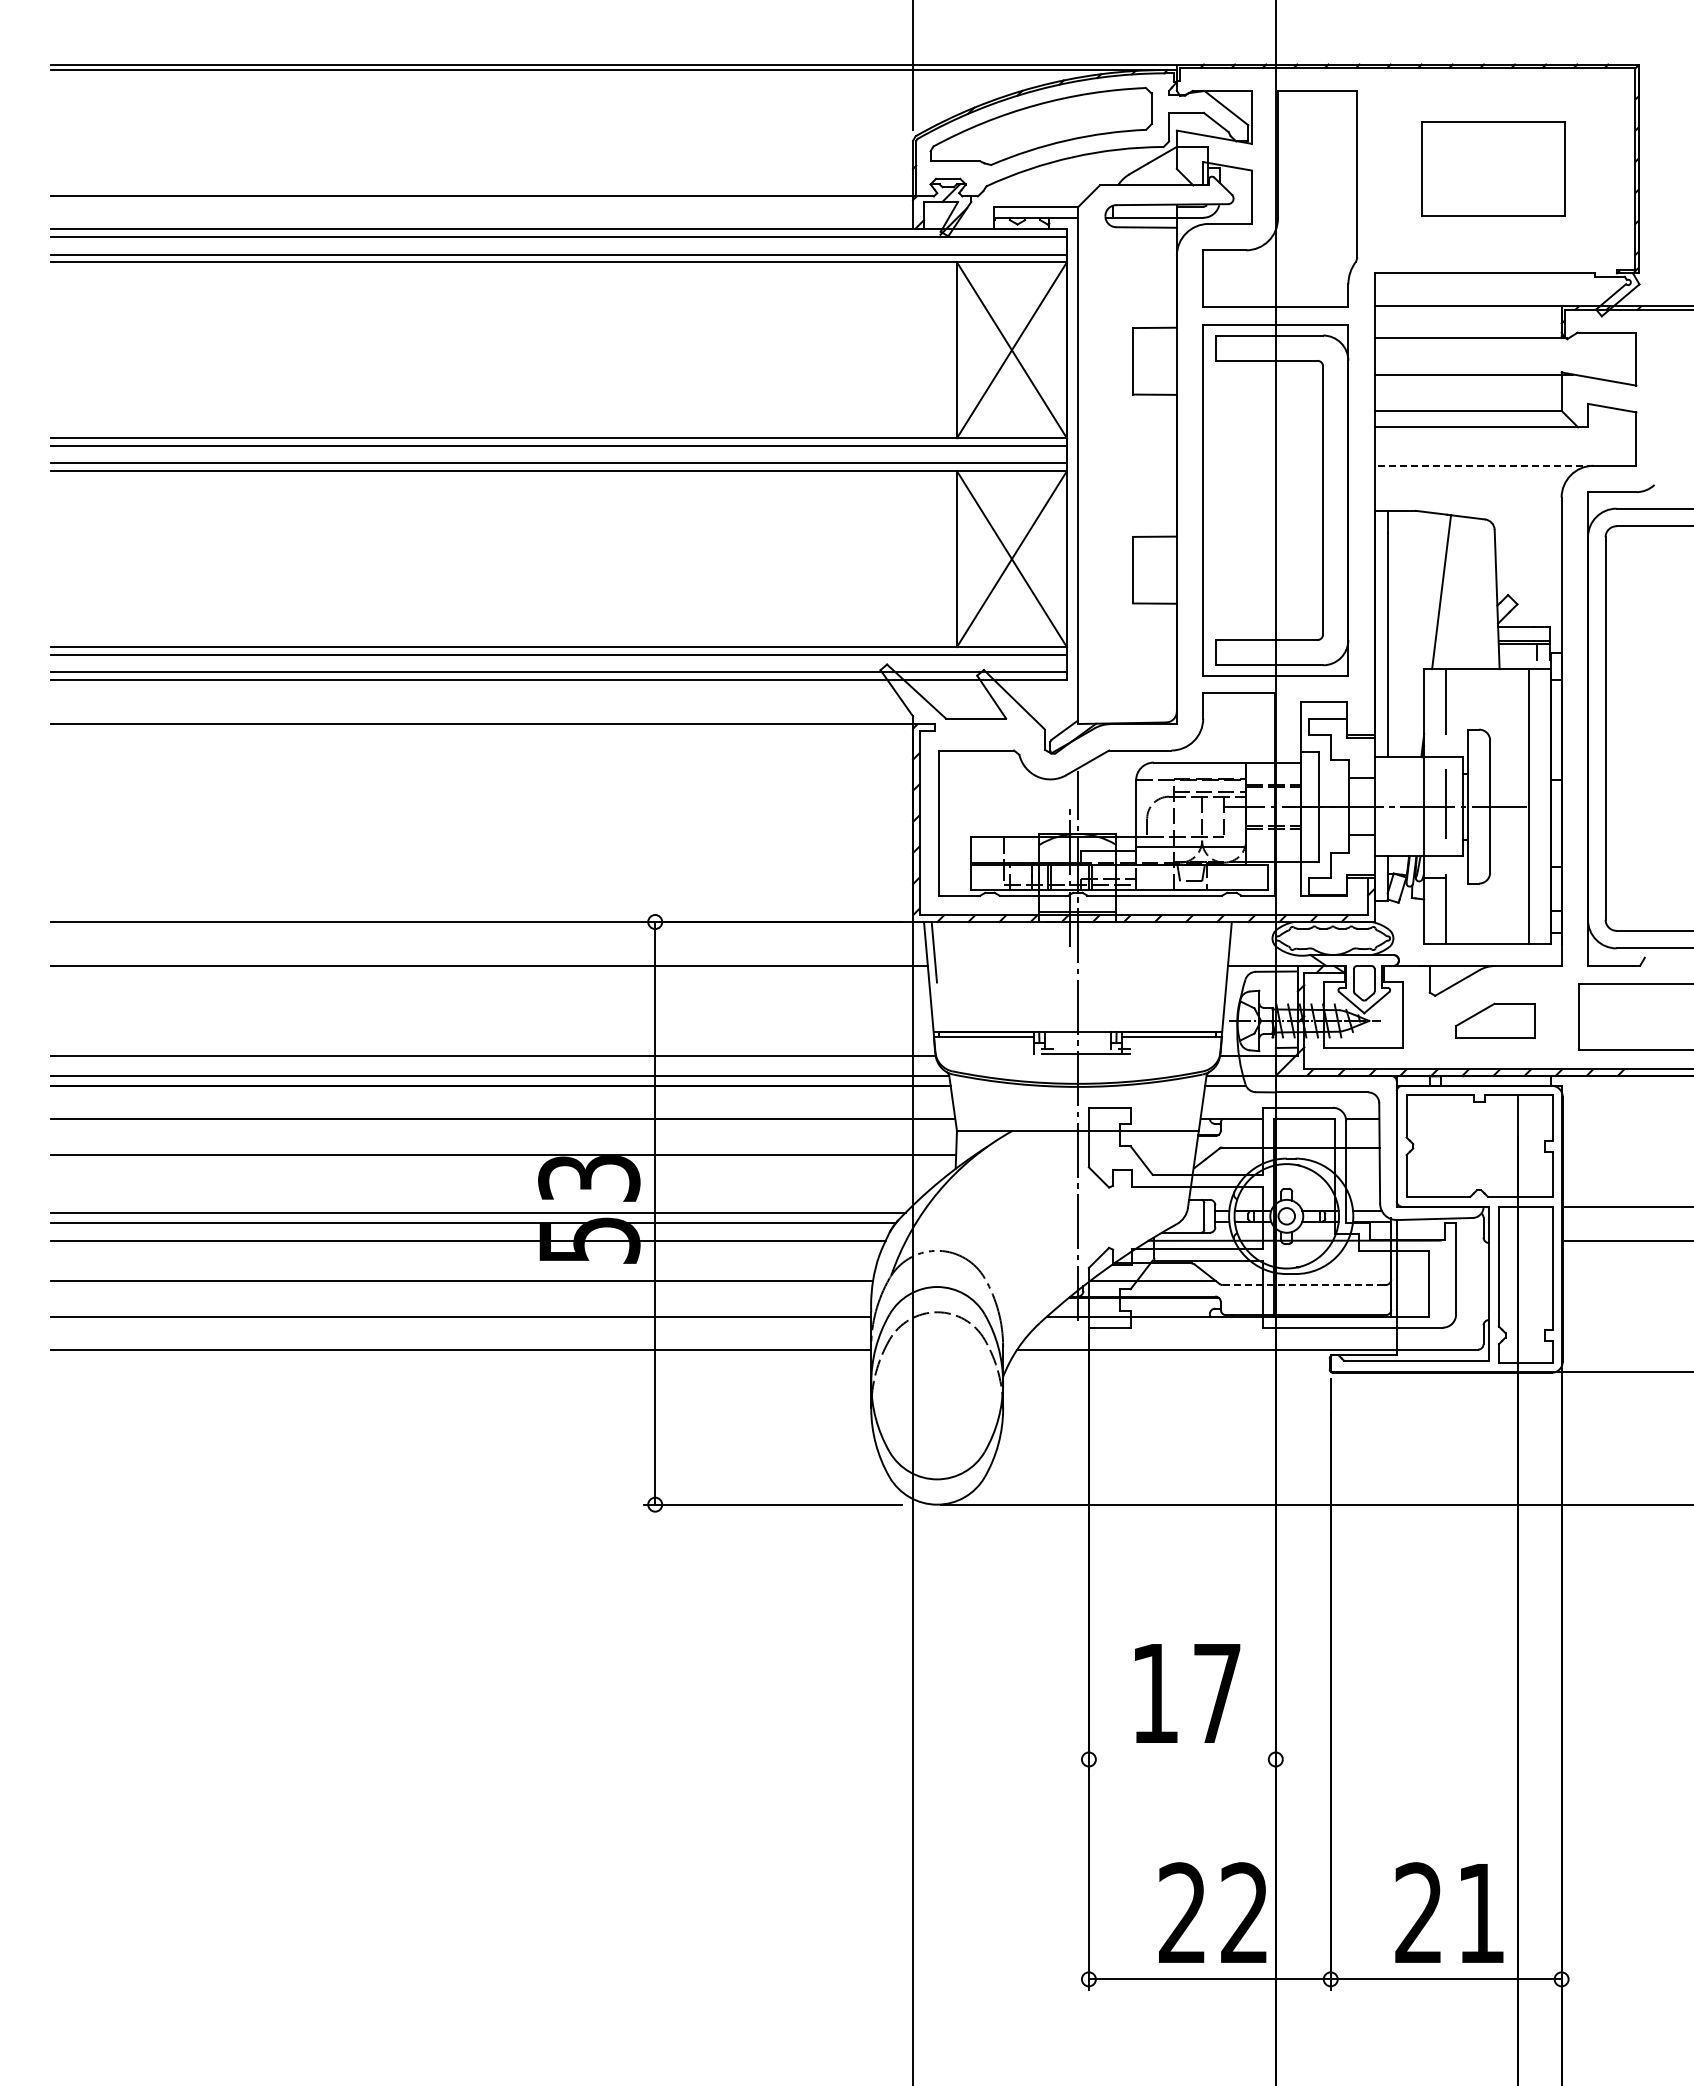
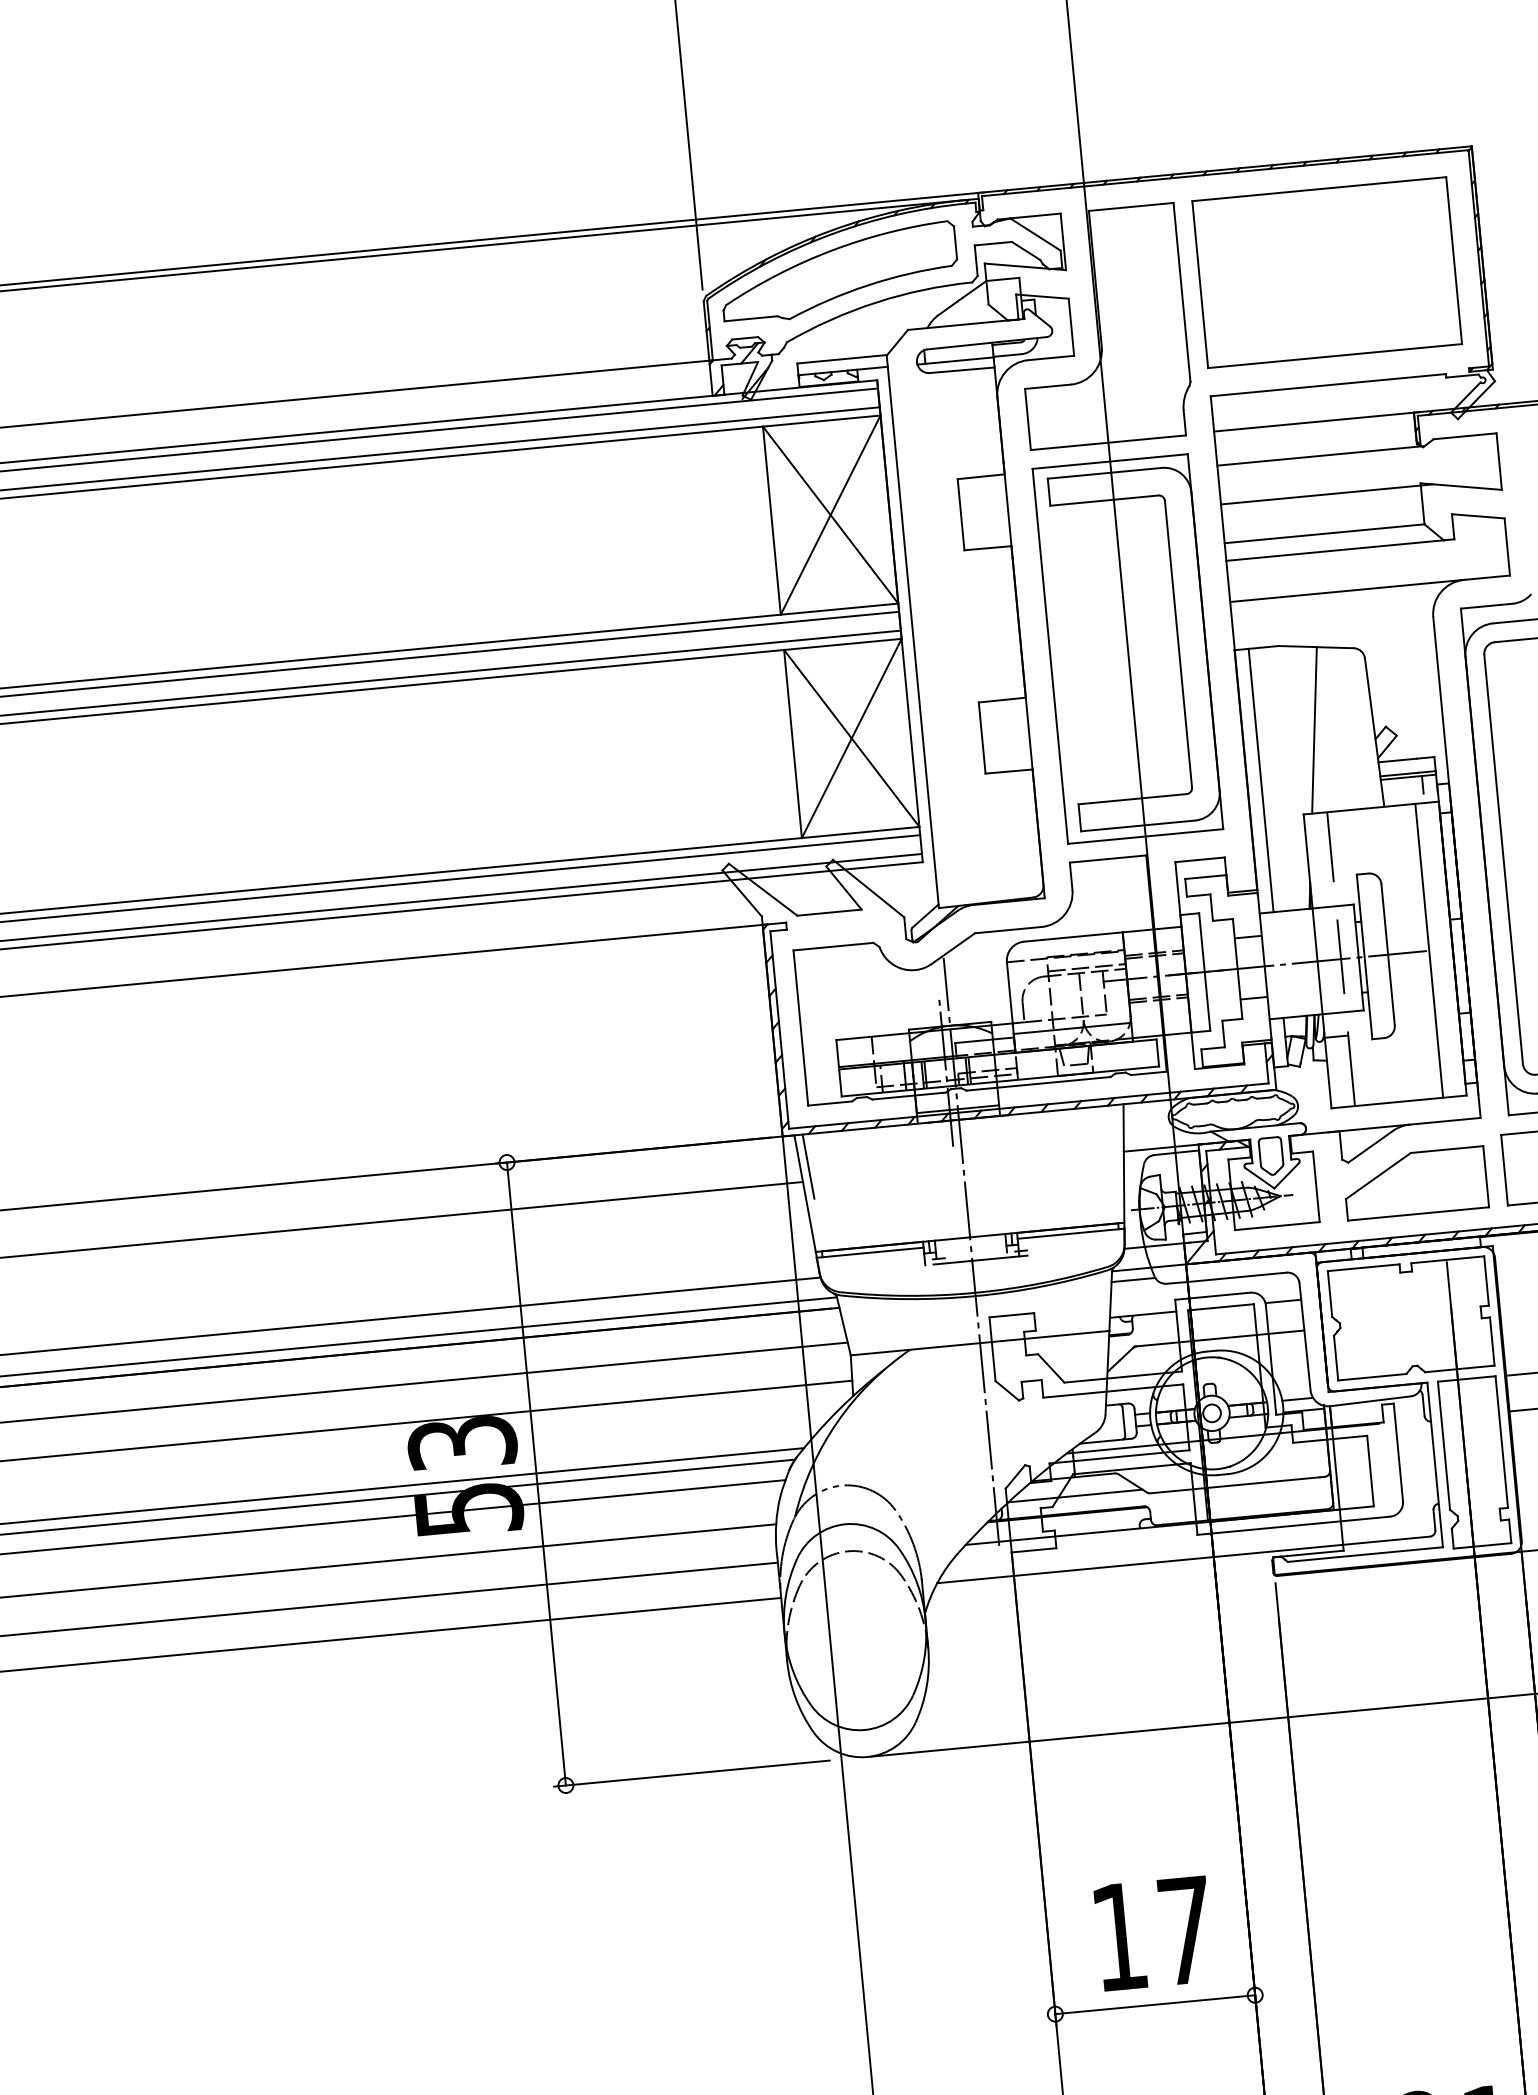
part: (1493, 168) -> (1327, 272), size x1.67
line: (1483, 465) -> (1346, 590), dashed -> solid
part: (1495, 1020) -> (1415, 1182), size x1.67
line: (1302, 1285) -> (1235, 1485), dashed -> solid
line: (1181, 1759) -> (1154, 2004), added

